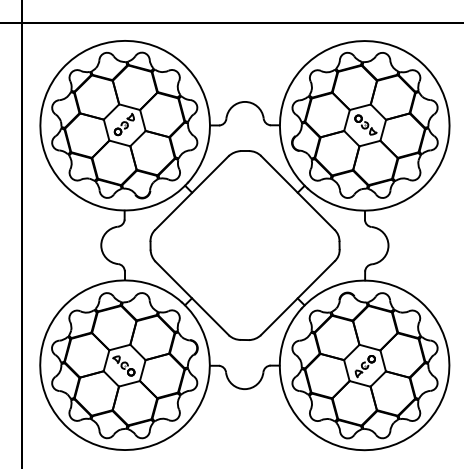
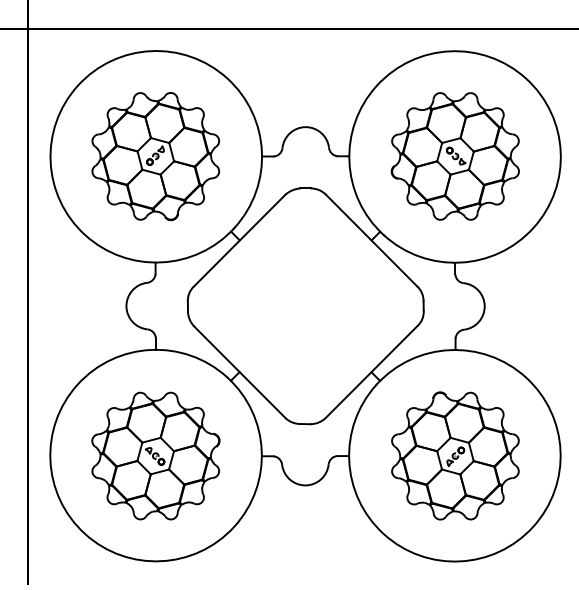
part: (124, 125) -> (155, 156), size x0.7
part: (365, 125) -> (455, 156), size x0.7
part: (124, 365) -> (155, 455), size x0.7
part: (365, 365) -> (455, 455), size x0.7

